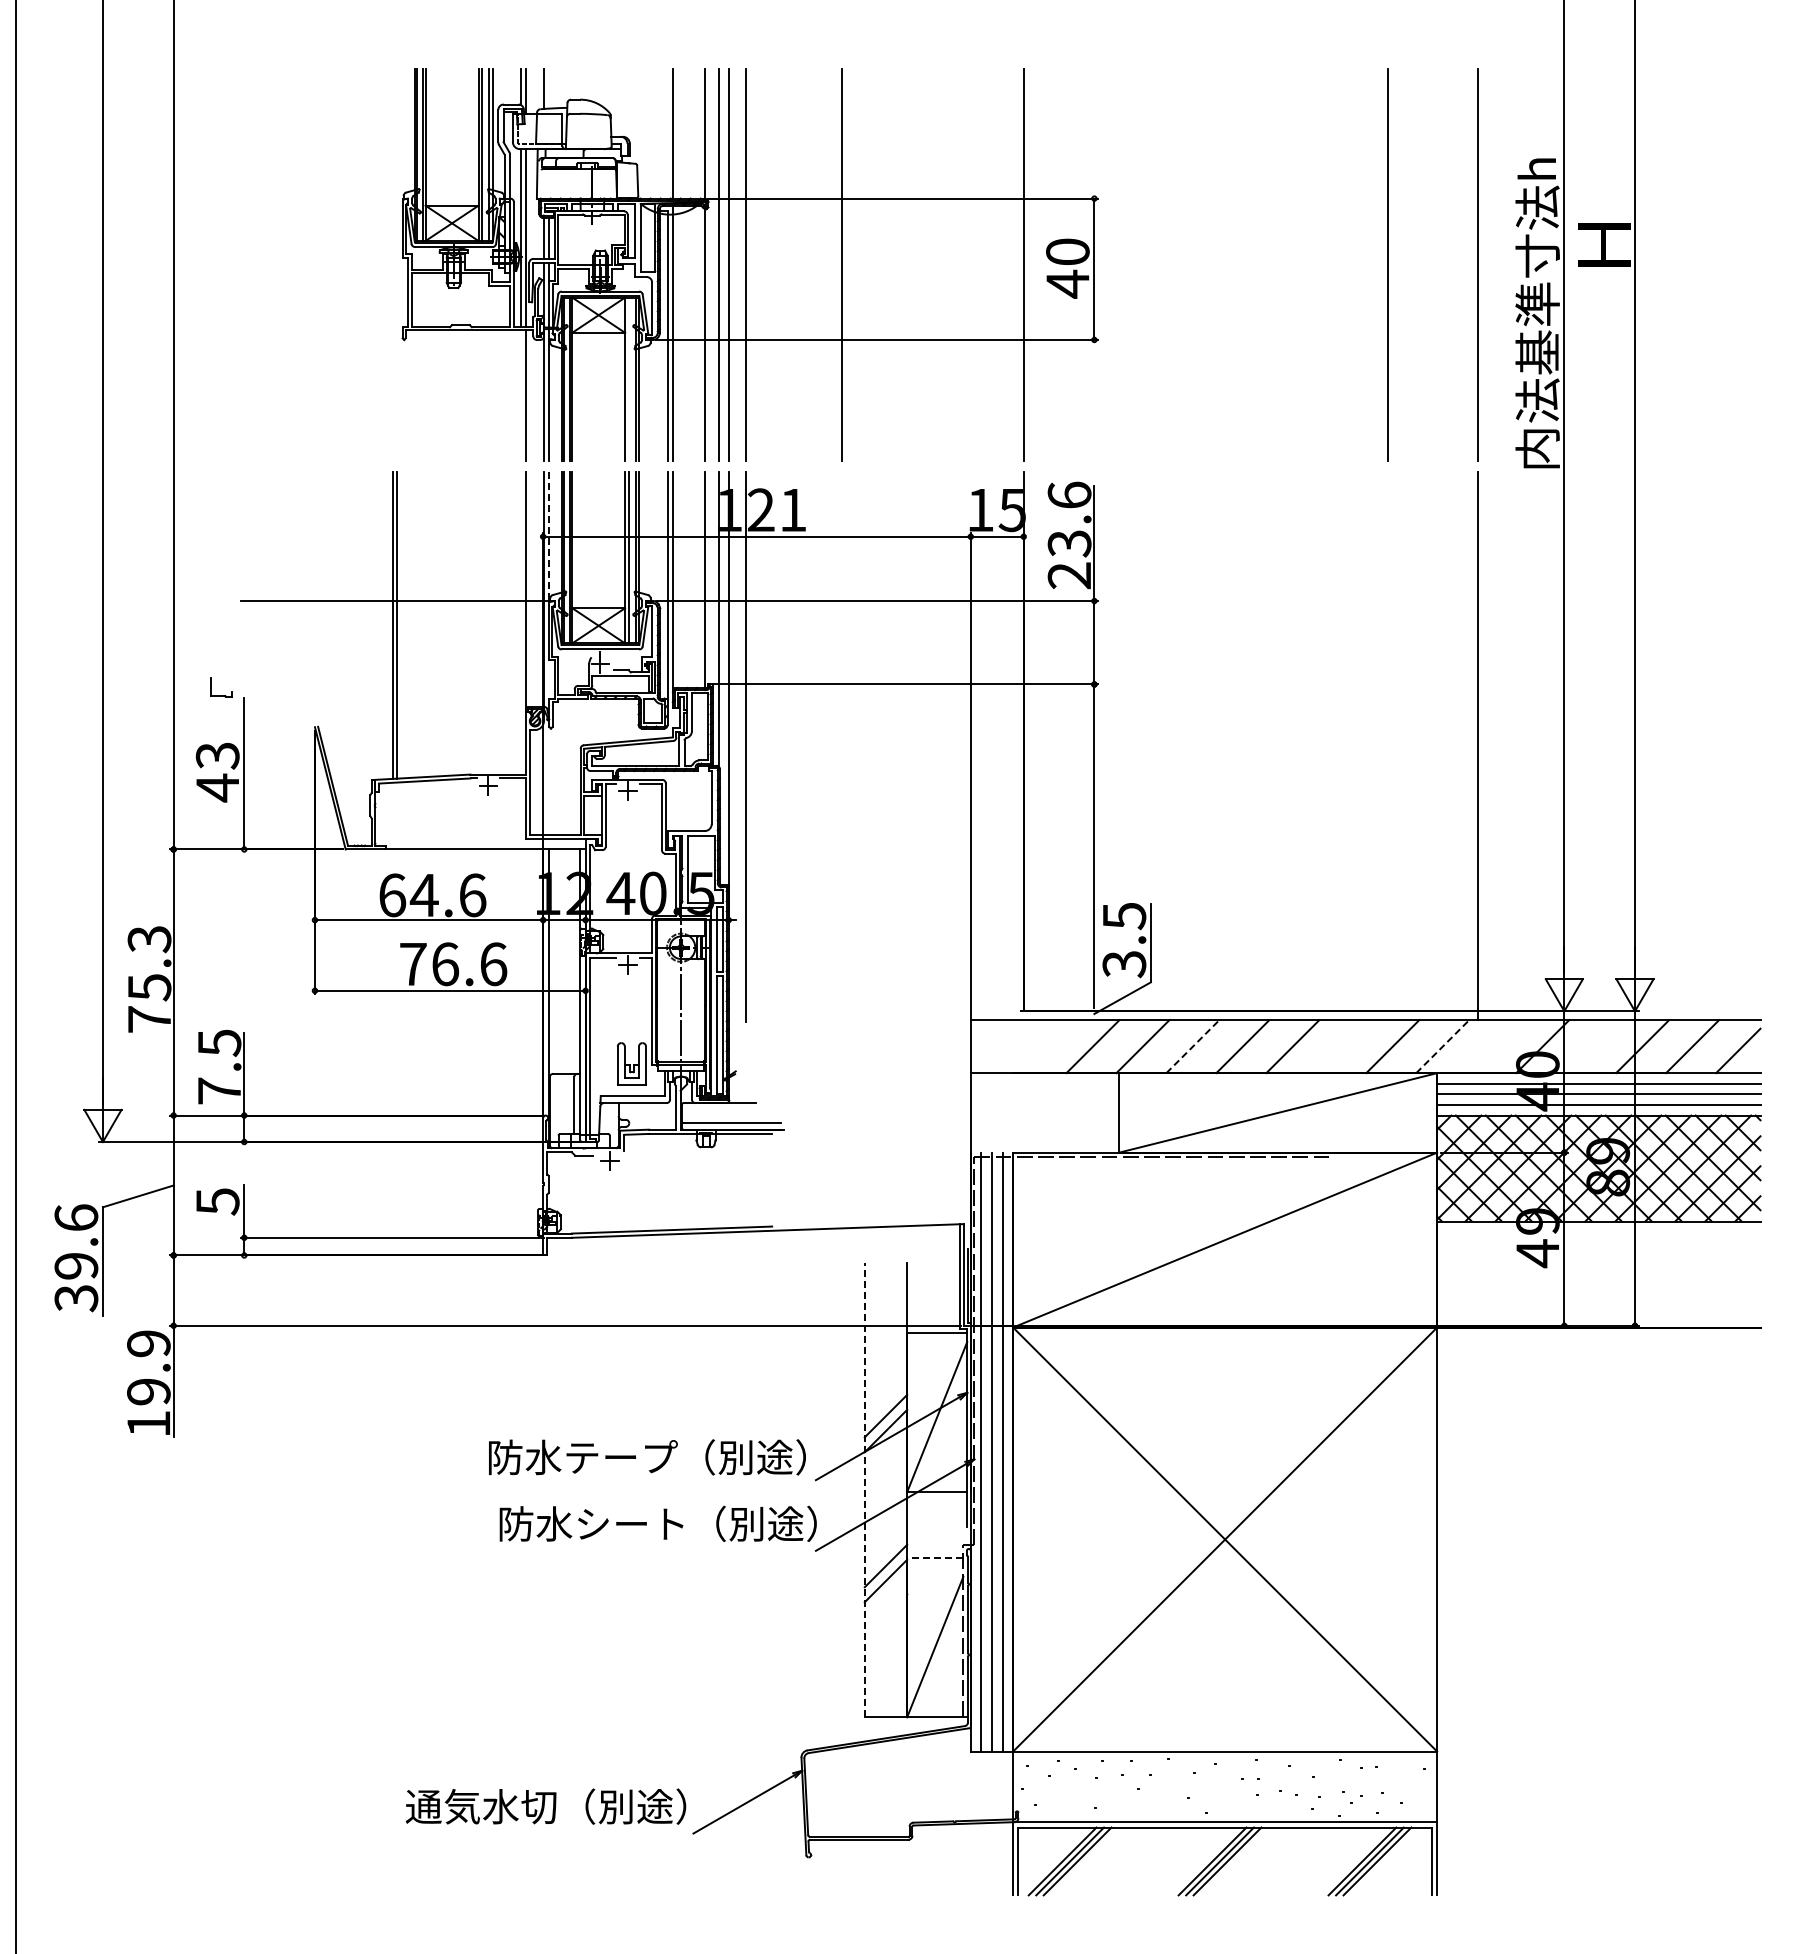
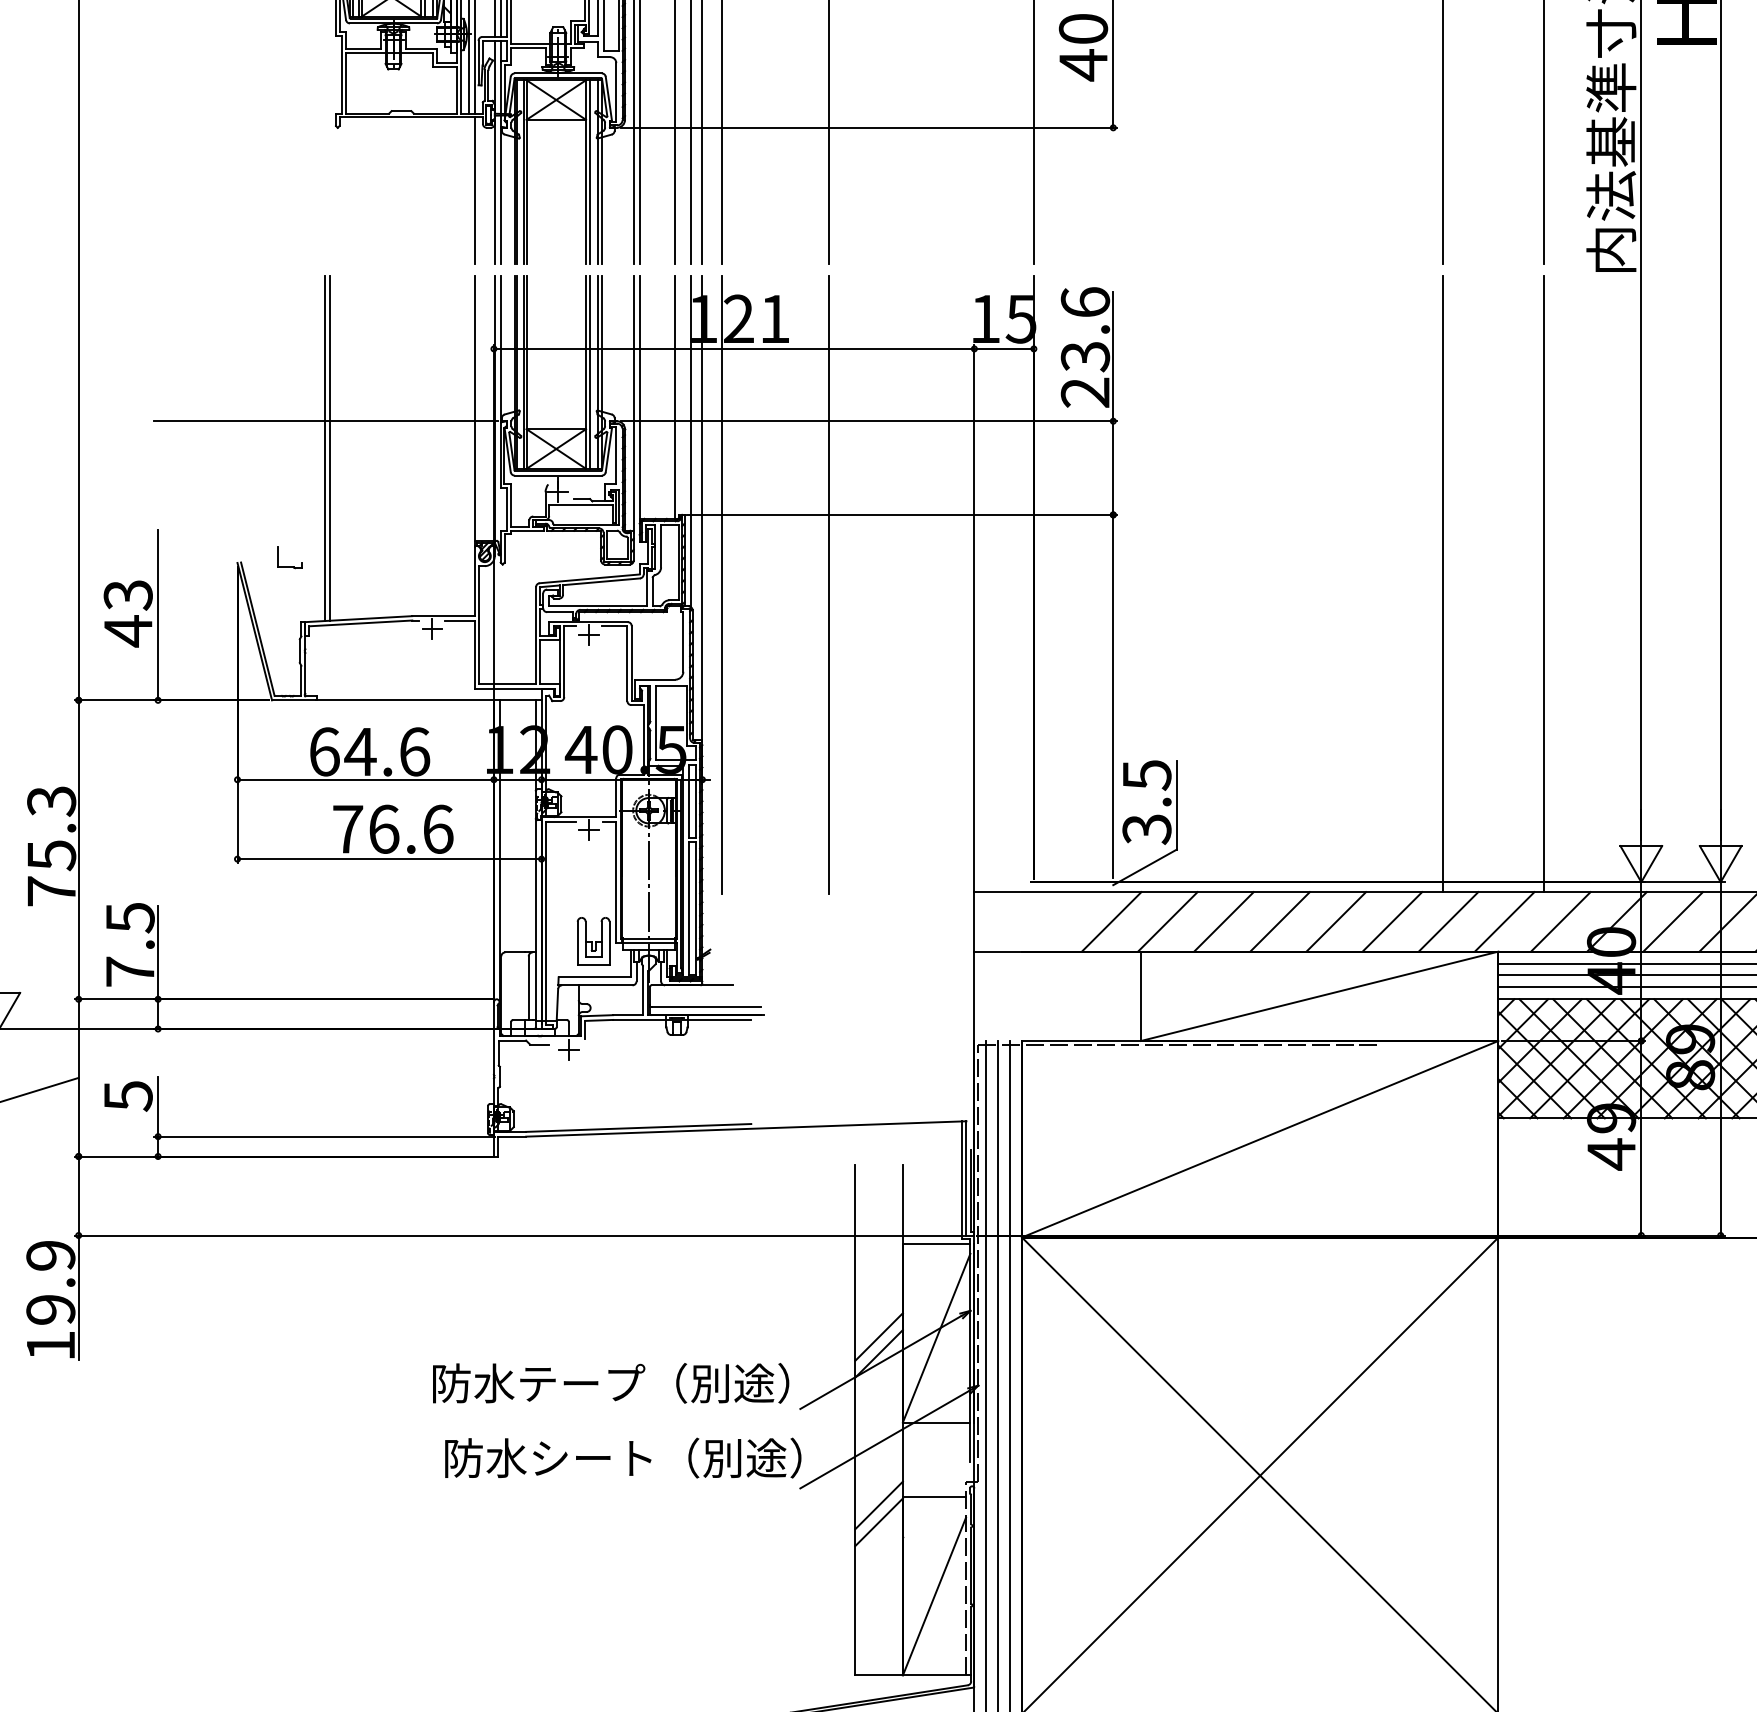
line: (628, 379) -> (589, 172), added
line: (549, 537) -> (501, 349), dashed -> solid
part: (221, 695) -> (289, 566), moved
line: (1387, 745) -> (1442, 583), added
line: (841, 746) -> (829, 584), added
line: (1193, 1046) -> (1224, 921), dashed -> solid
line: (1342, 1046) -> (1392, 921), added
line: (1443, 1046) -> (1505, 921), dashed -> solid
line: (1492, 1046) -> (1560, 921), added
line: (1592, 1046) -> (1672, 921), added
line: (864, 1489) -> (854, 1419), dashed -> solid
line: (934, 1558) -> (933, 1496), dashed -> solid

